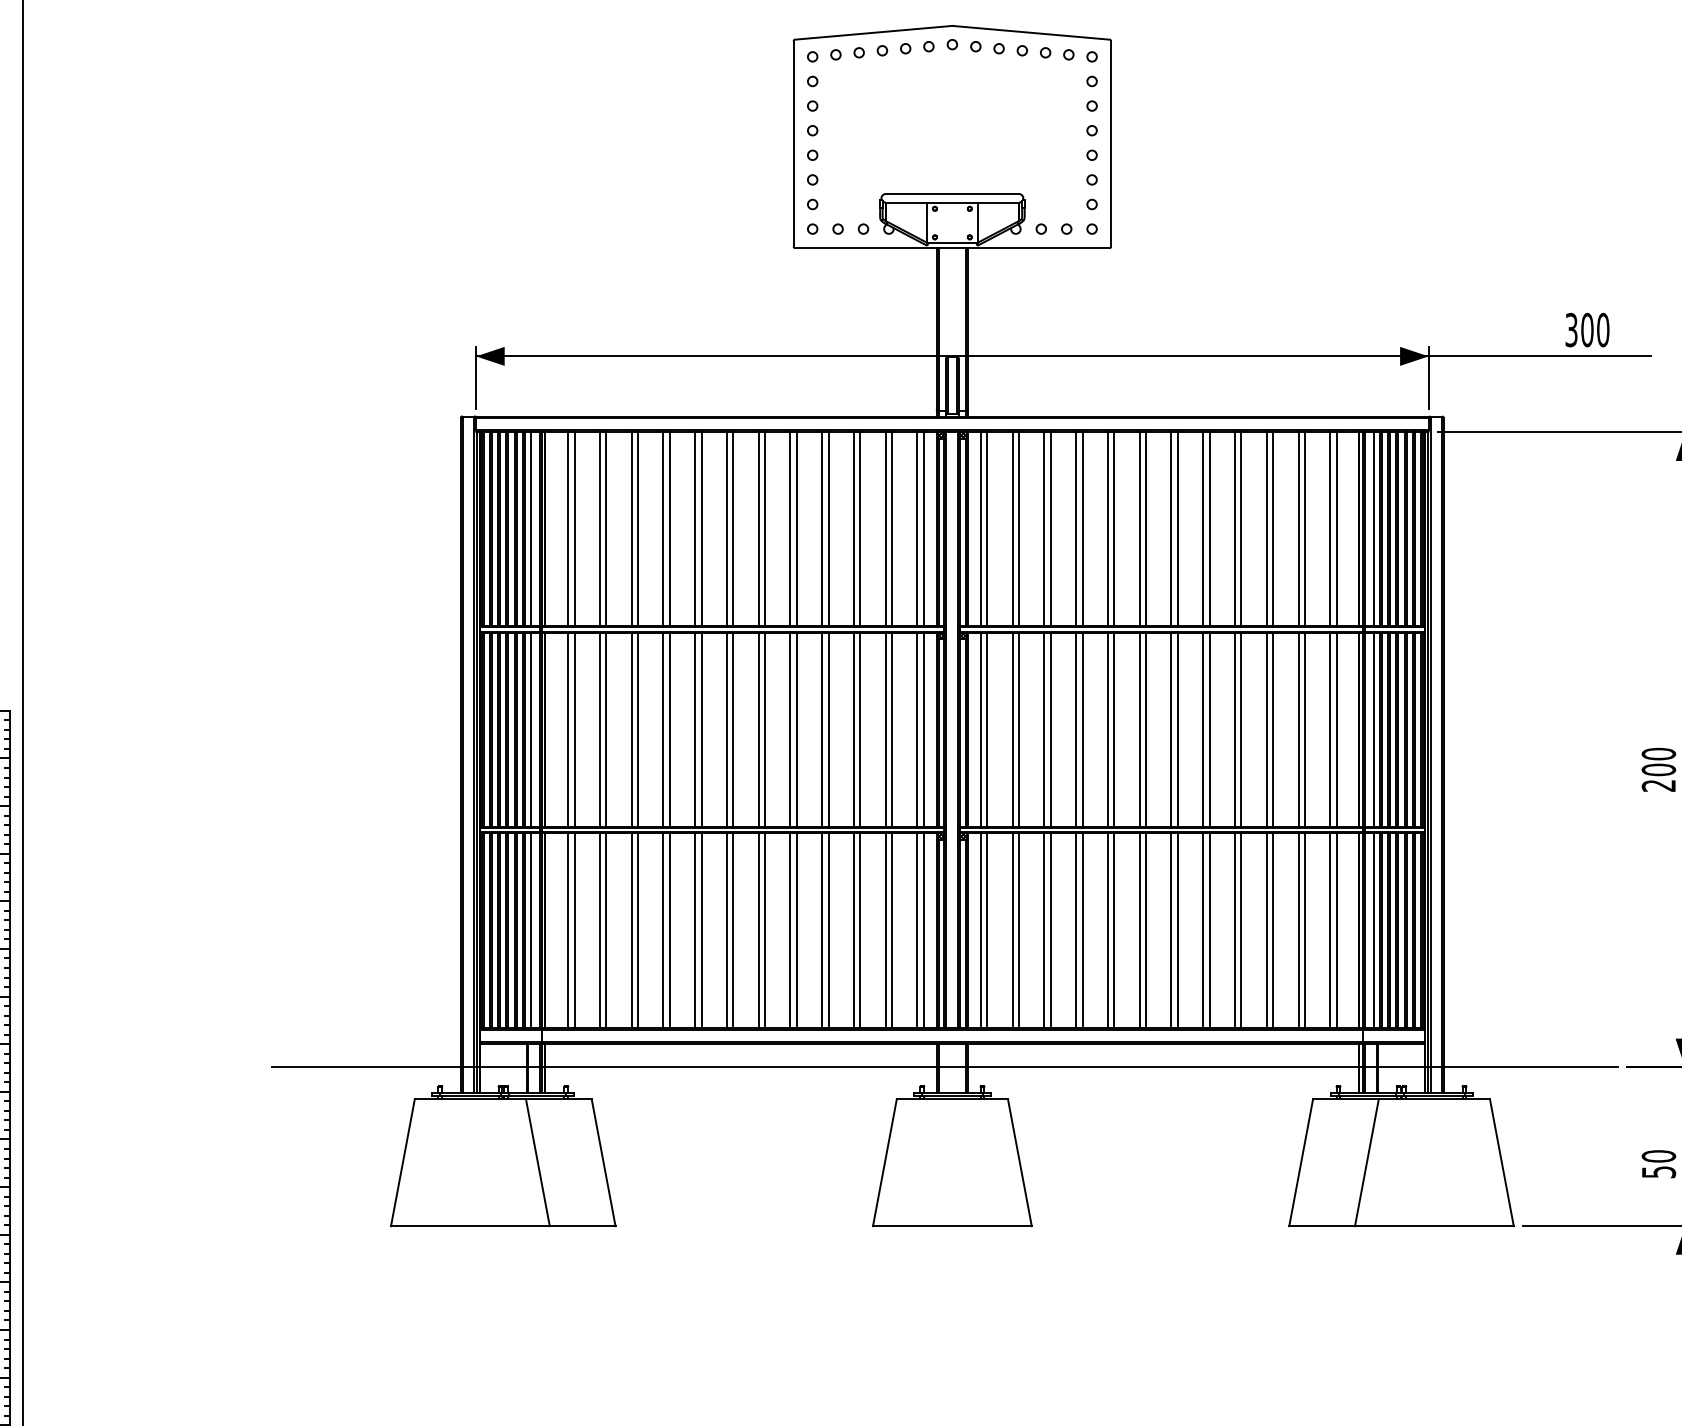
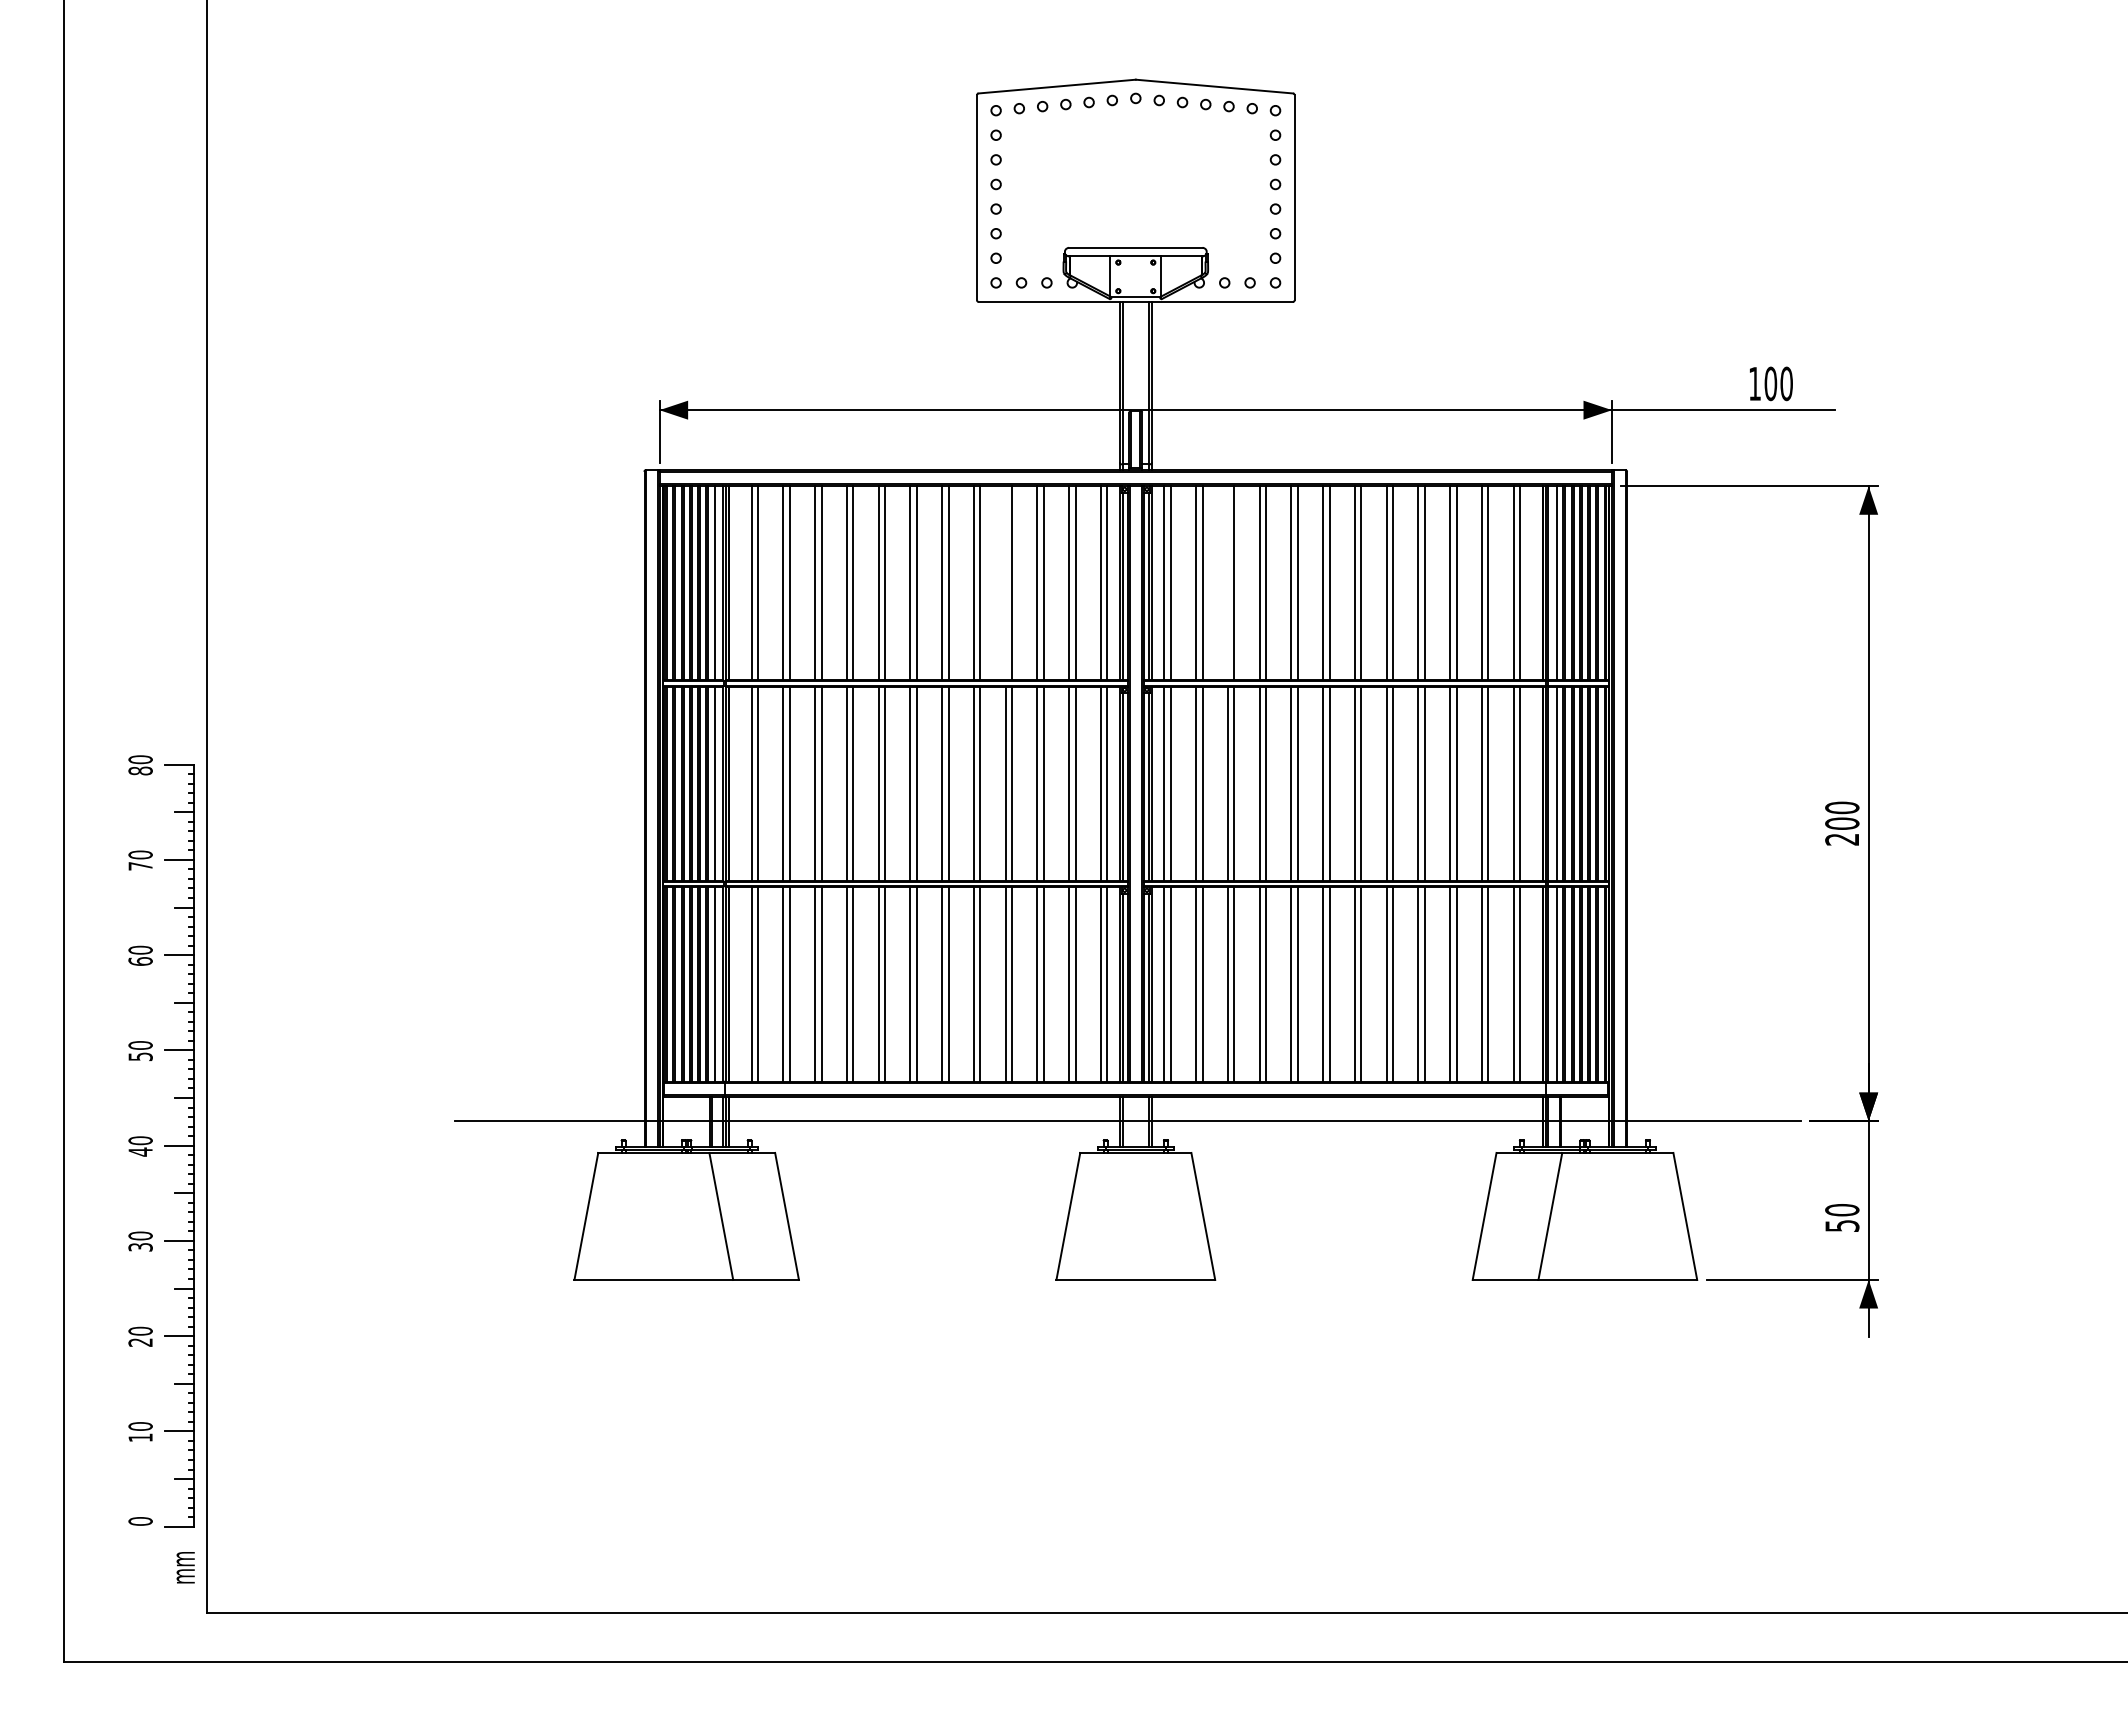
text: (1571, 329) -> (1754, 383), 300 -> 100
line: (822, 529) -> (1005, 583), removed
line: (1044, 529) -> (1227, 583), removed

